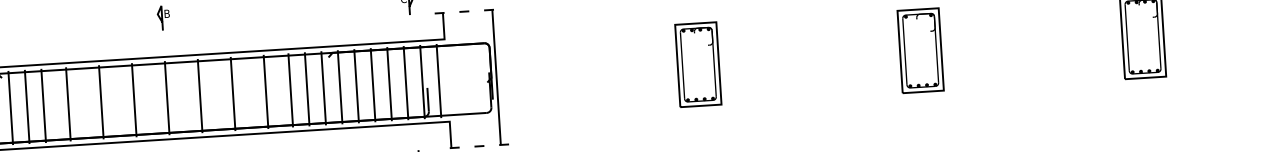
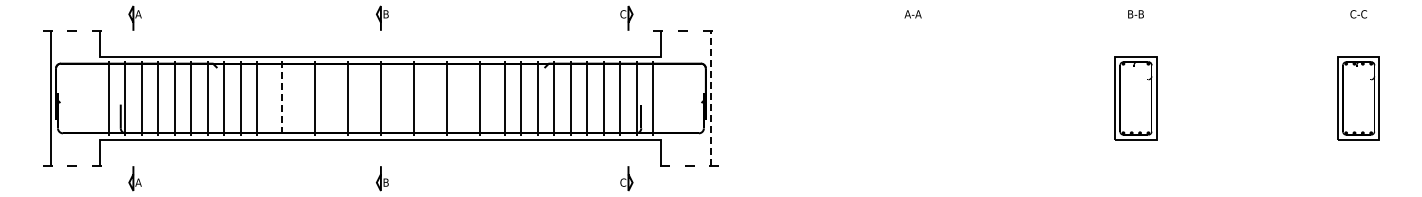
part: (698, 64) -> (913, 98), removed
line: (497, 77) -> (711, 98), solid -> dashed
line: (67, 104) -> (281, 98), solid -> dashed

